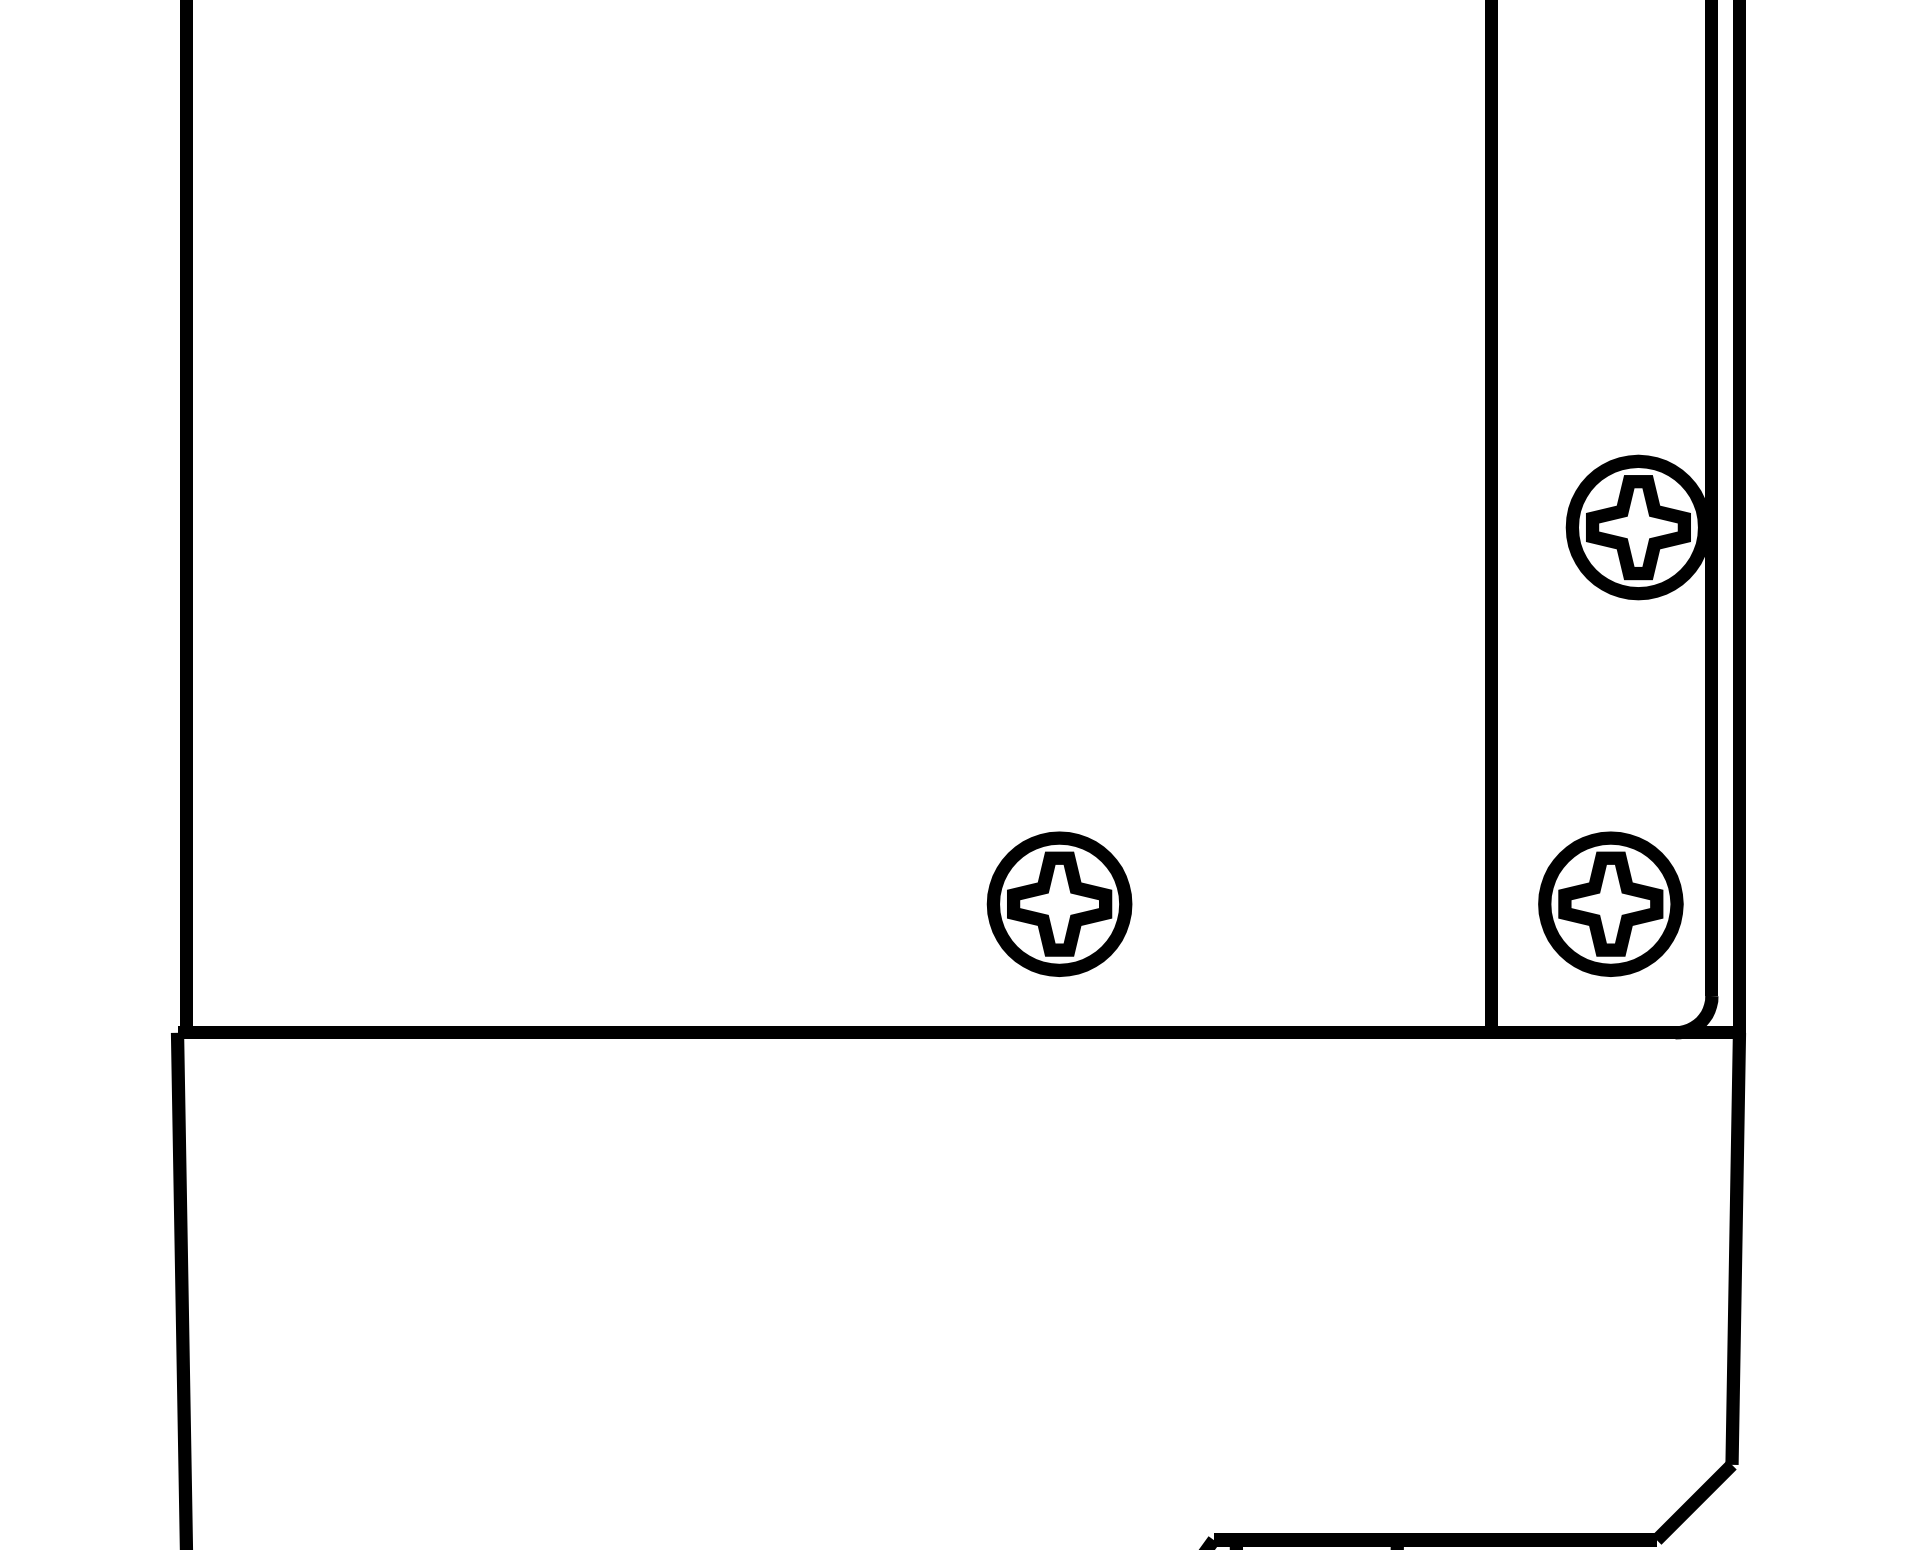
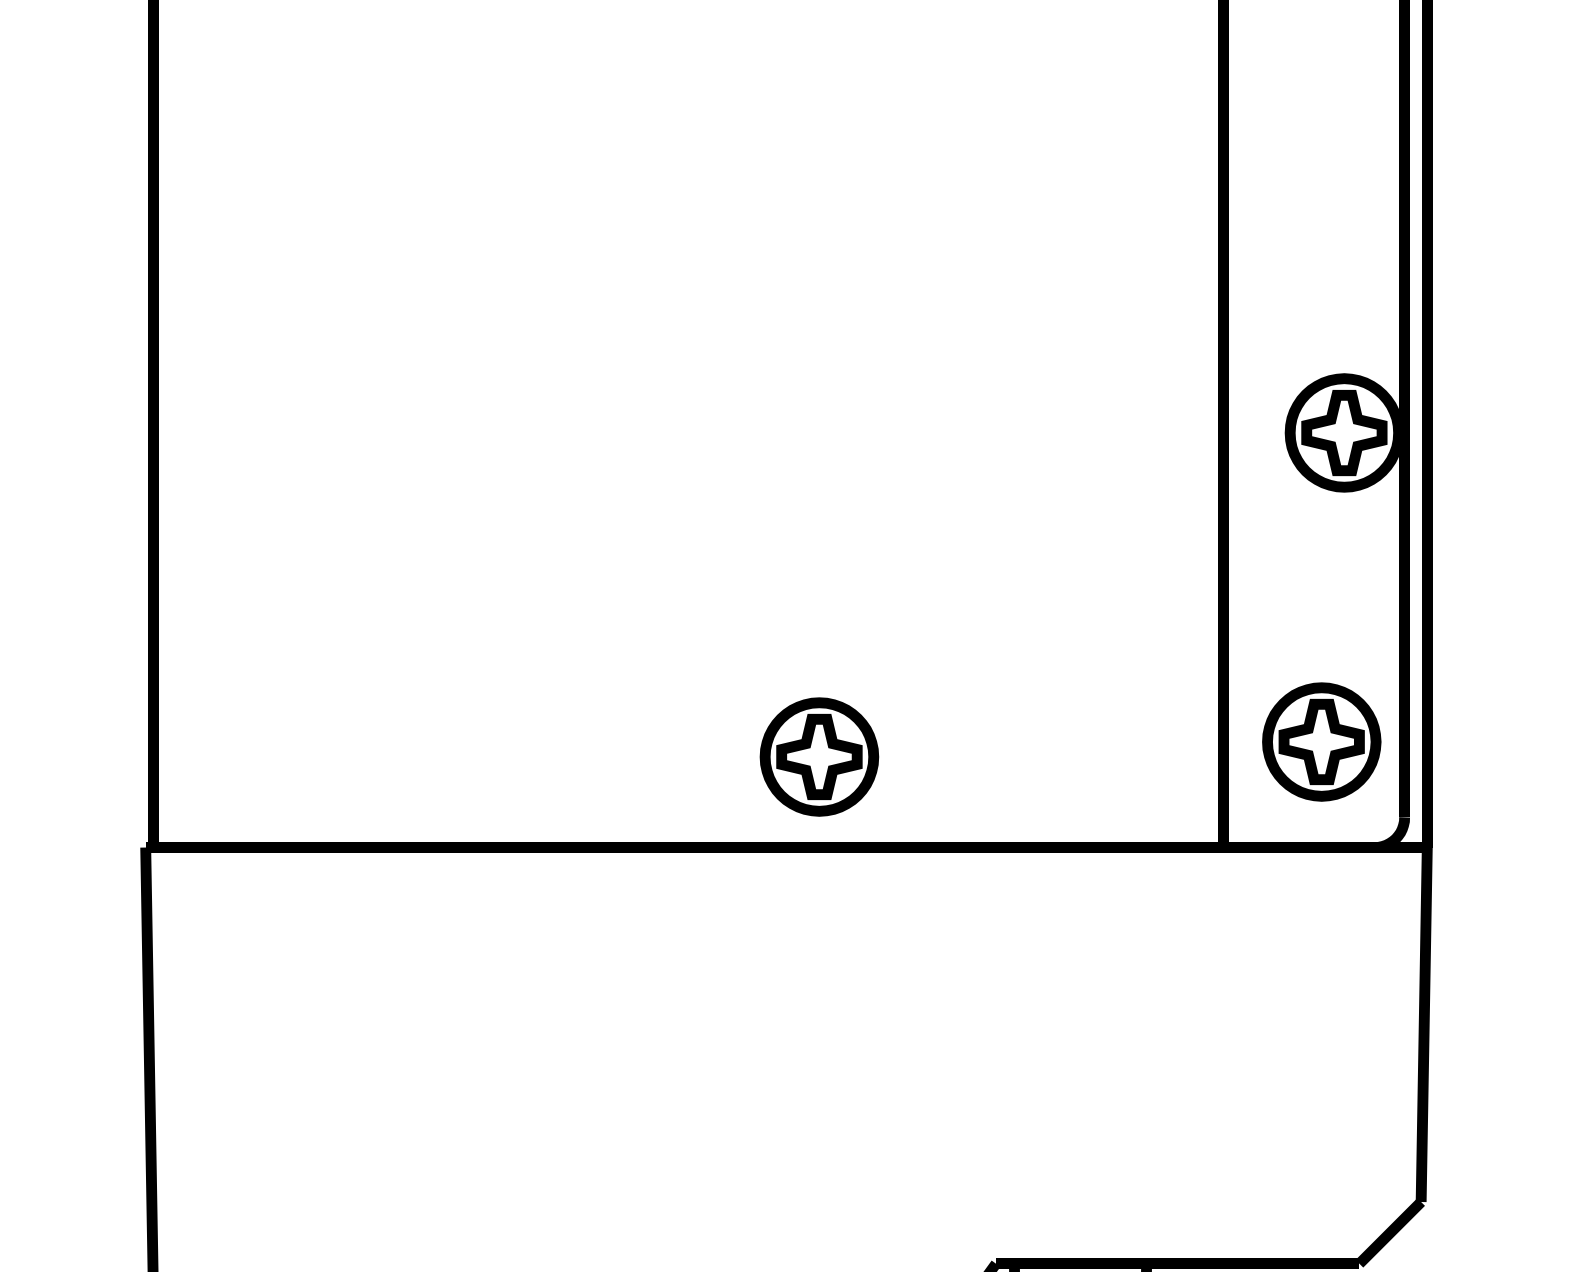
part: (1059, 903) -> (819, 756), moved

